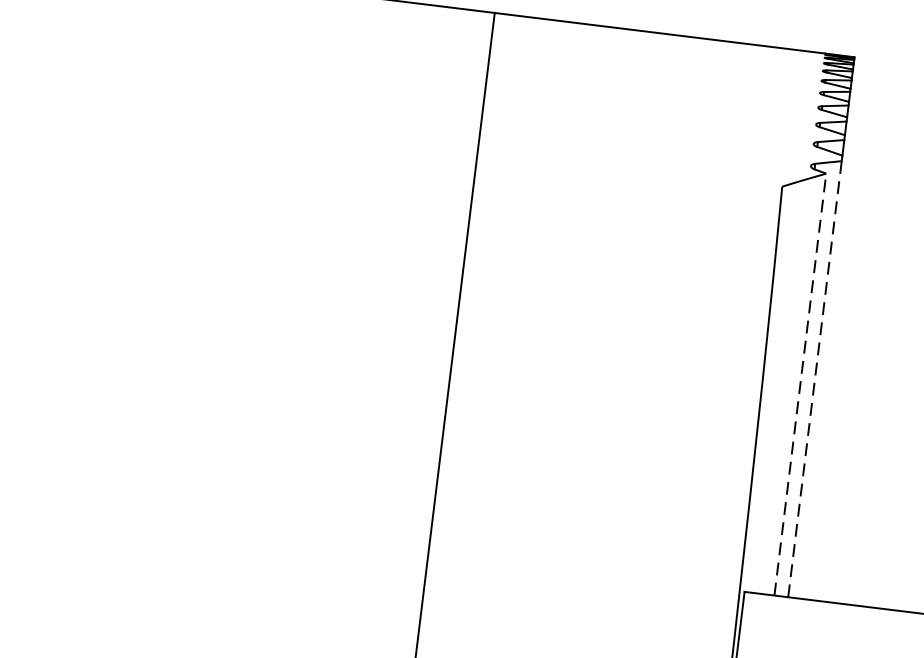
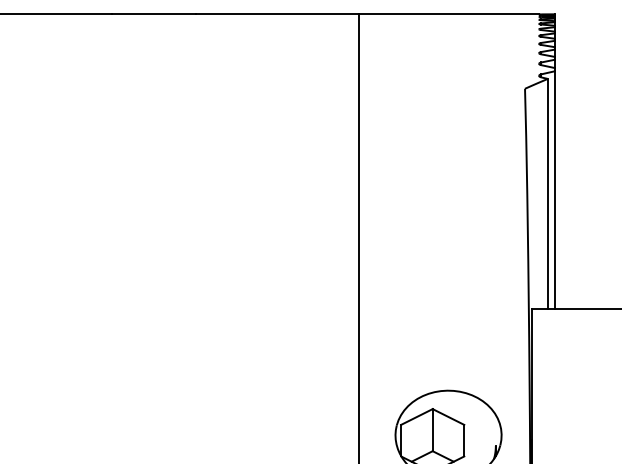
line: (815, 379) -> (555, 190), dashed -> solid
line: (799, 383) -> (547, 193), dashed -> solid

